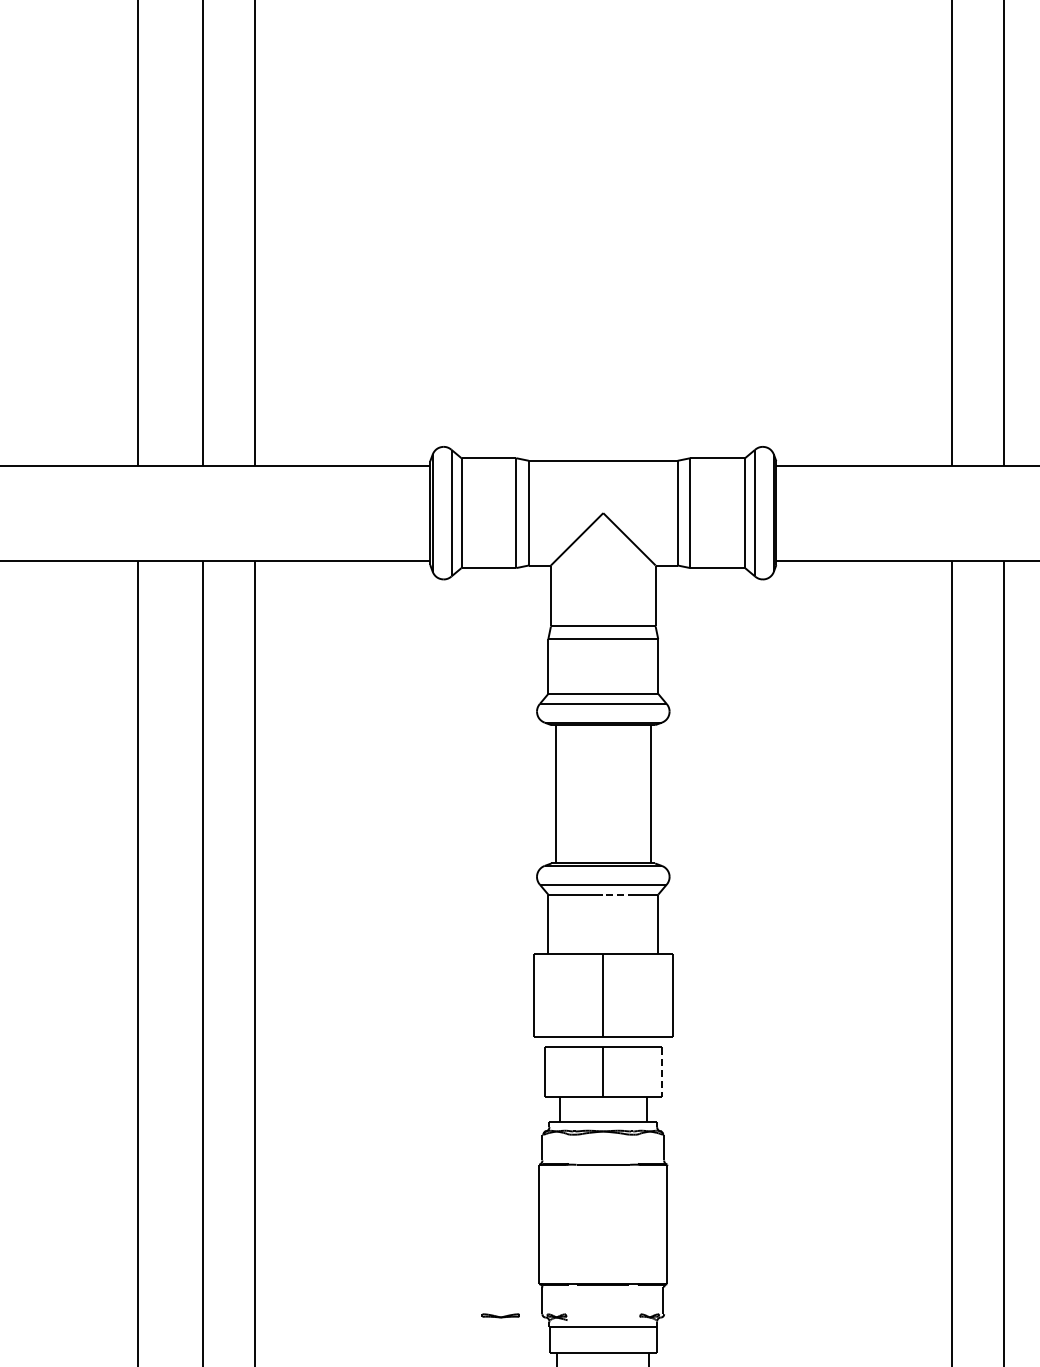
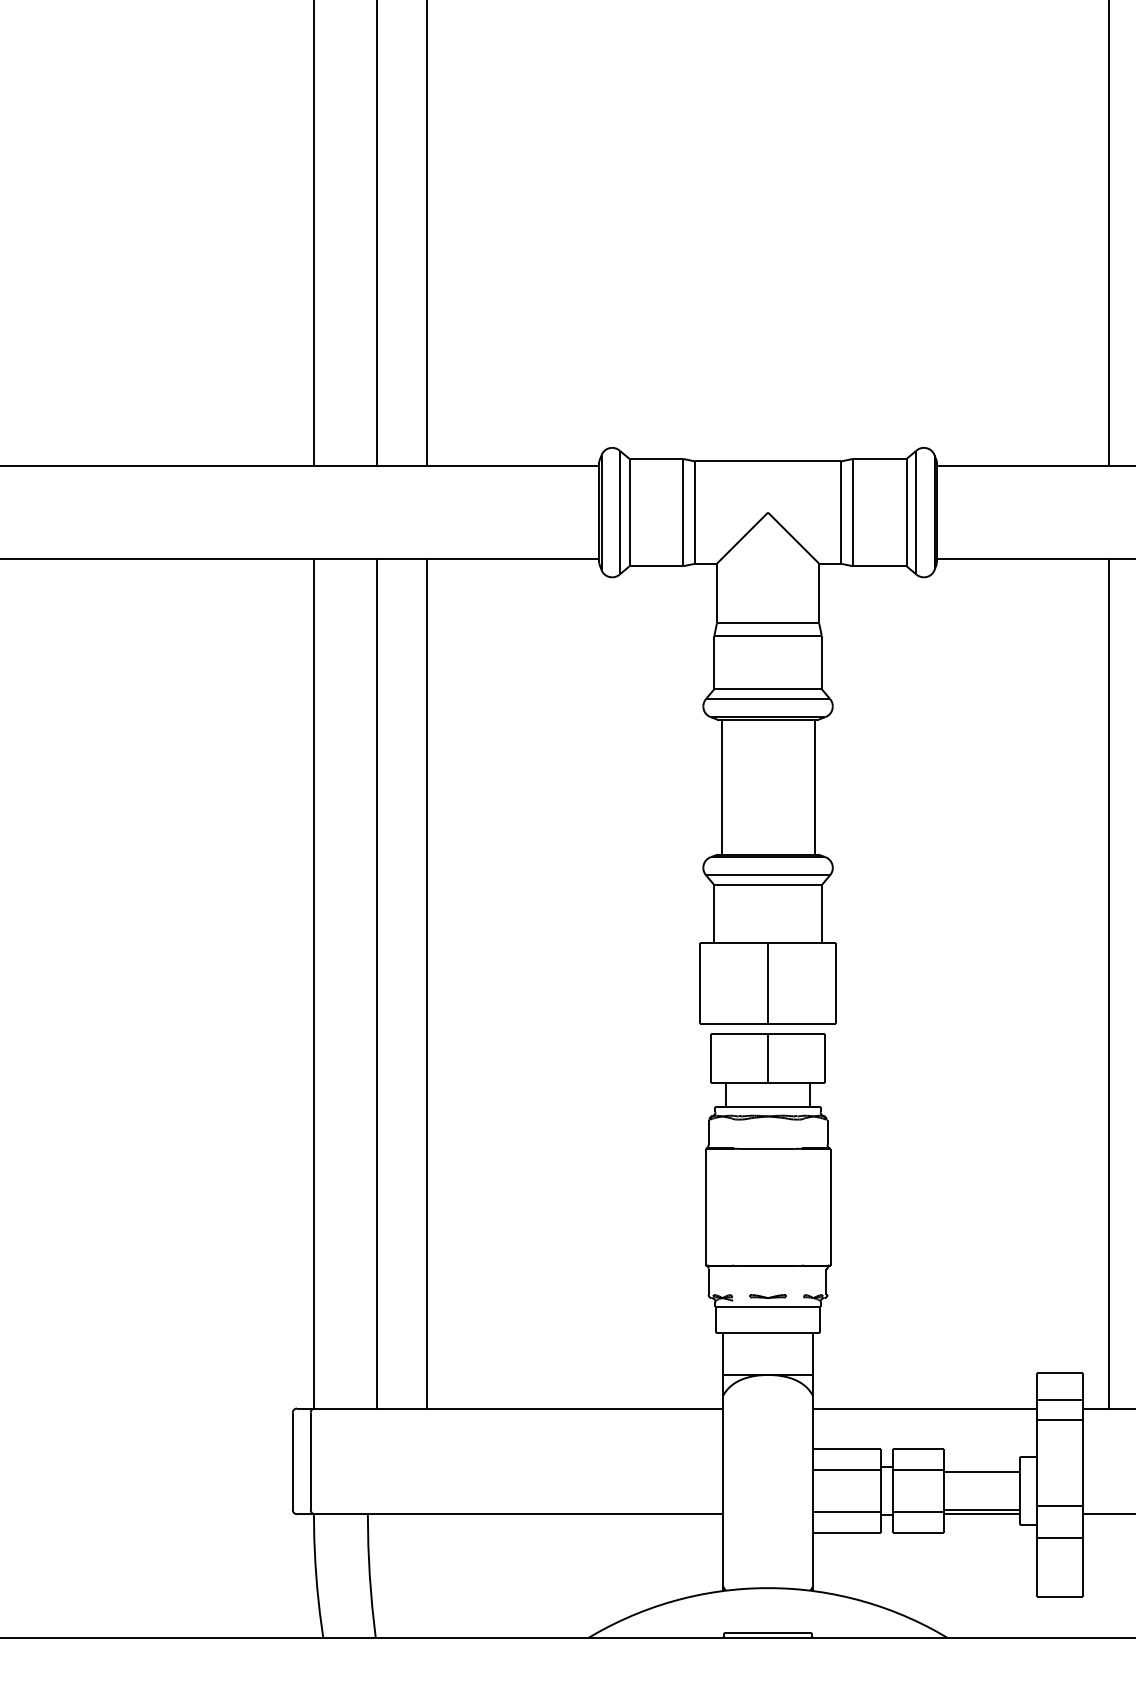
line: (619, 894) -> (783, 885), dashed -> solid
line: (662, 1073) -> (825, 1059), dashed -> solid
line: (499, 1315) -> (766, 1296), moved

